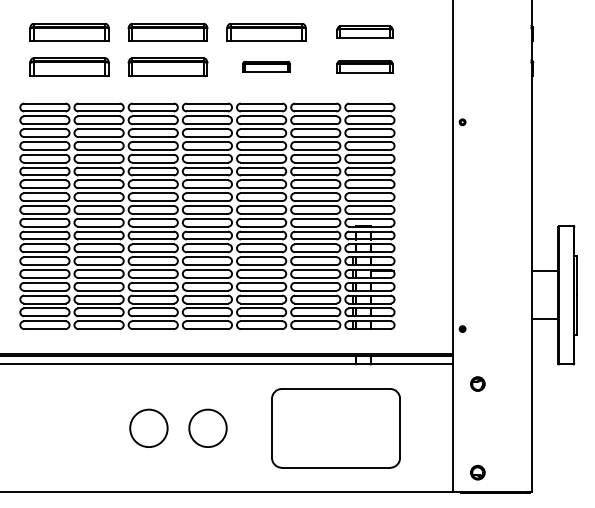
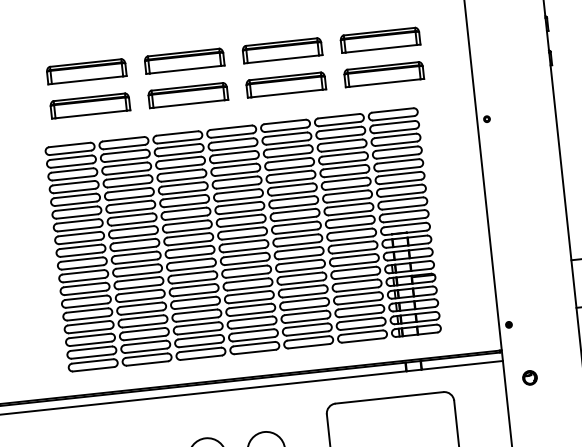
part: (364, 32) -> (379, 40), size x1.43
part: (266, 66) -> (286, 84), size x1.67
part: (364, 66) -> (383, 74), size x1.43

